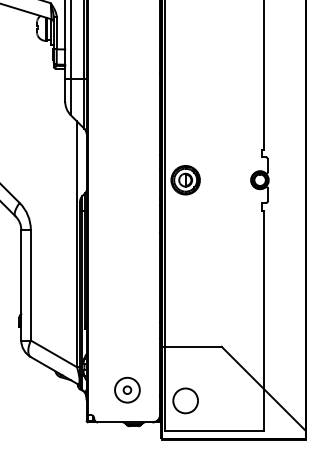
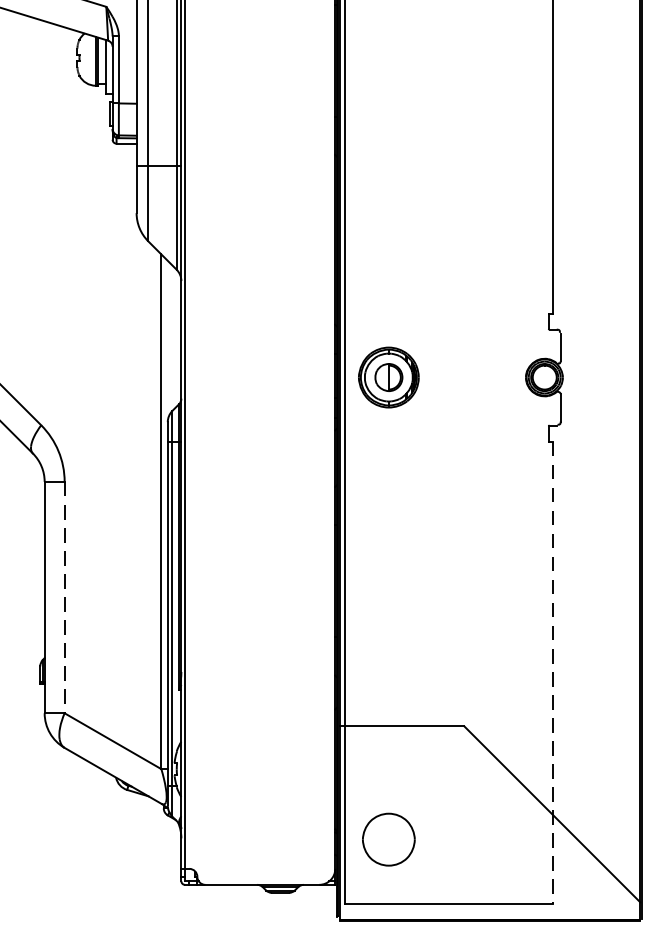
line: (30, 285) -> (63, 598), solid -> dashed
line: (263, 321) -> (551, 673), solid -> dashed
part: (127, 389) -> (267, 815), removed

